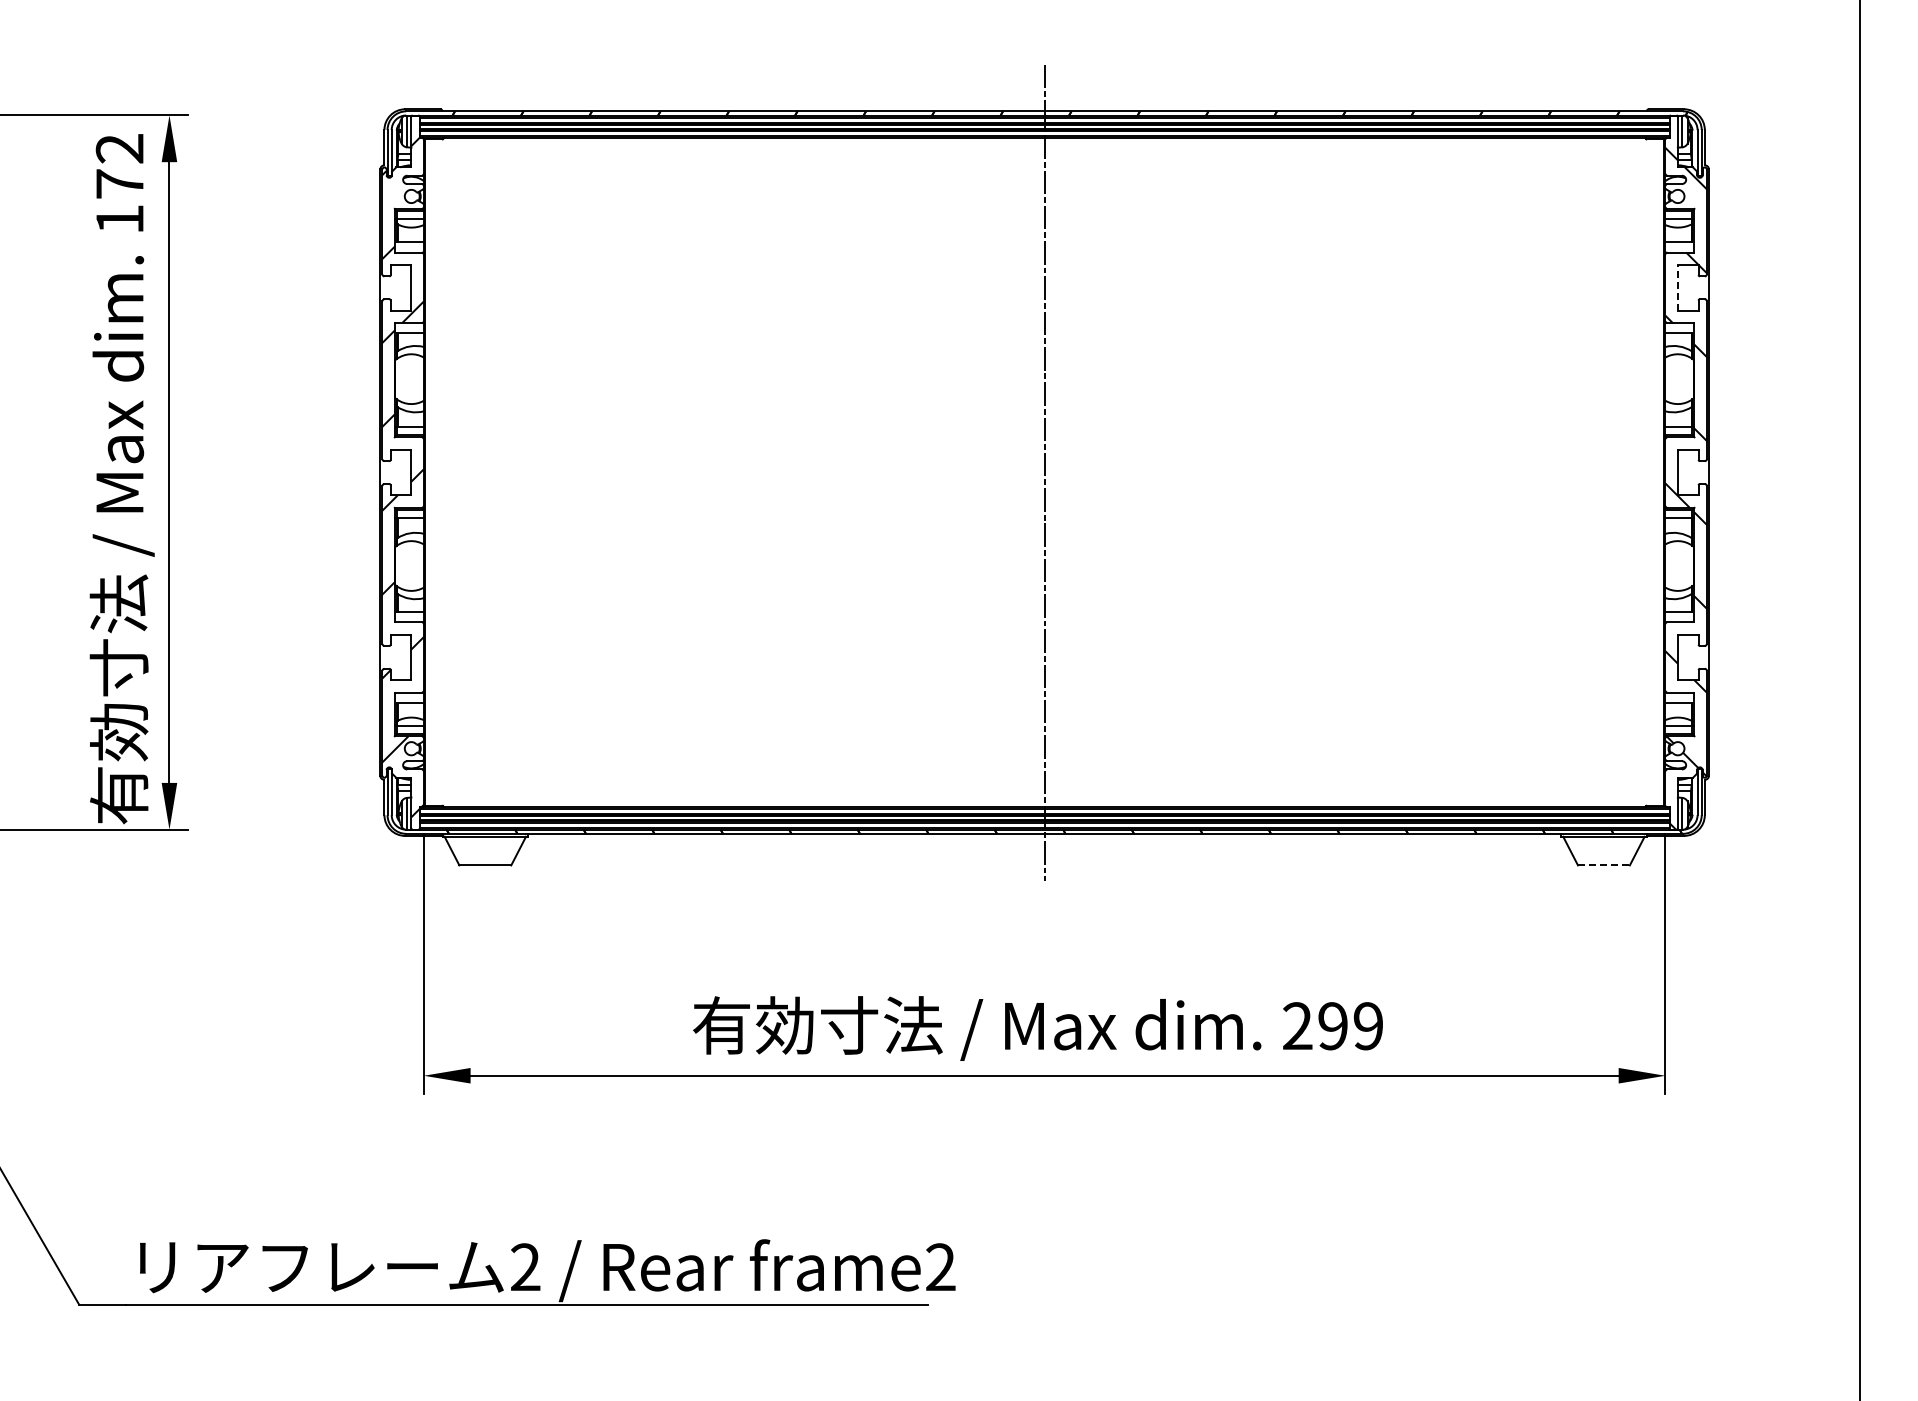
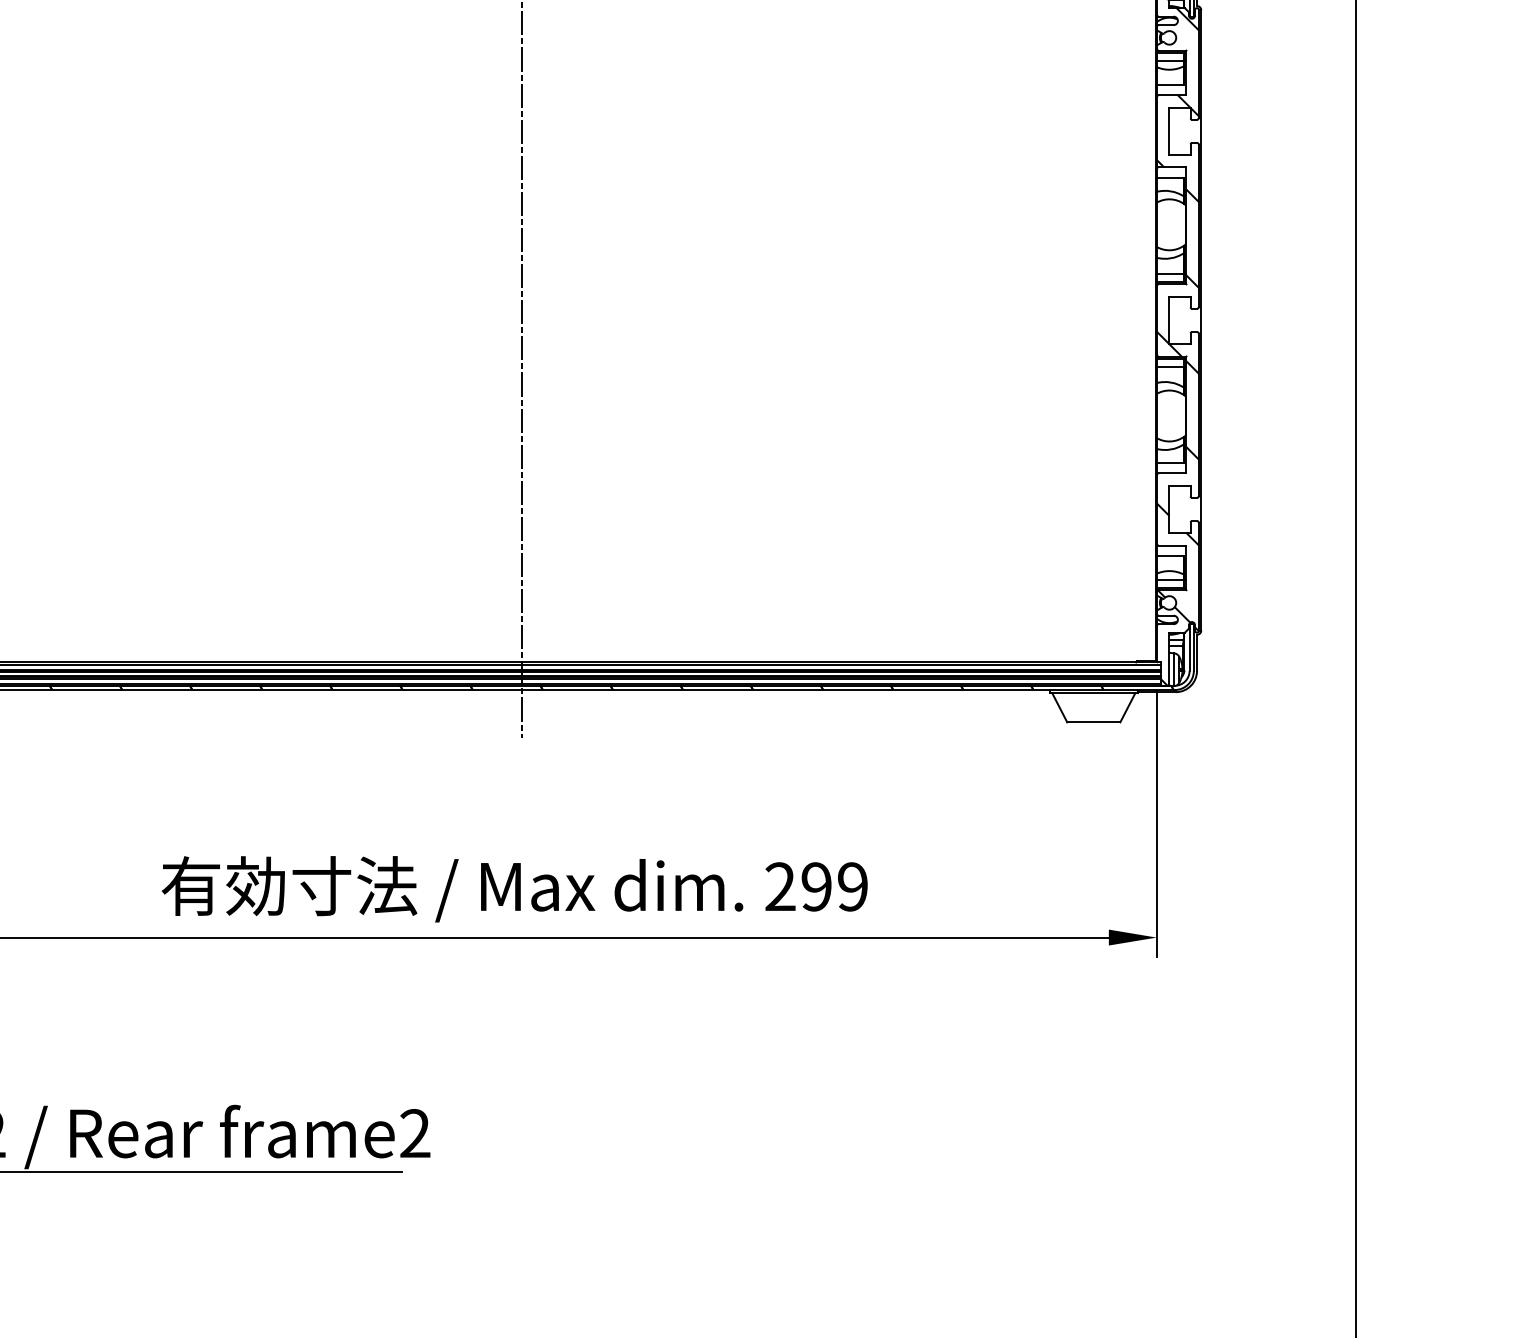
line: (1677, 287) -> (1169, 131), dashed -> solid
line: (1603, 865) -> (1093, 722), dashed -> solid

